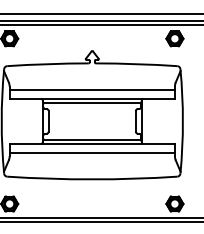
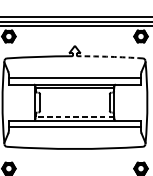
arc: (136, 64) -> (110, 57), solid -> dashed
line: (91, 139) -> (74, 117), solid -> dashed

